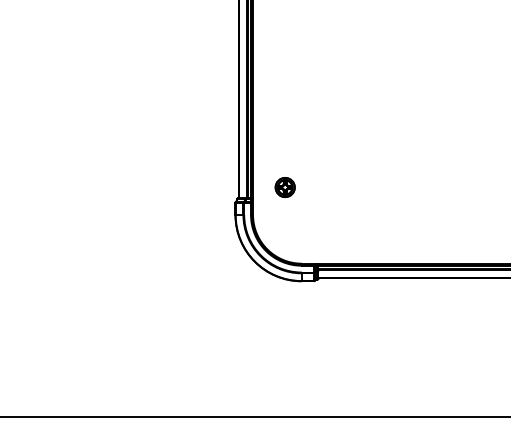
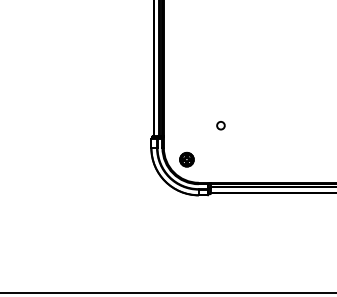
circle: (332, 183) -> (220, 125), added
part: (284, 187) -> (186, 159), moved

